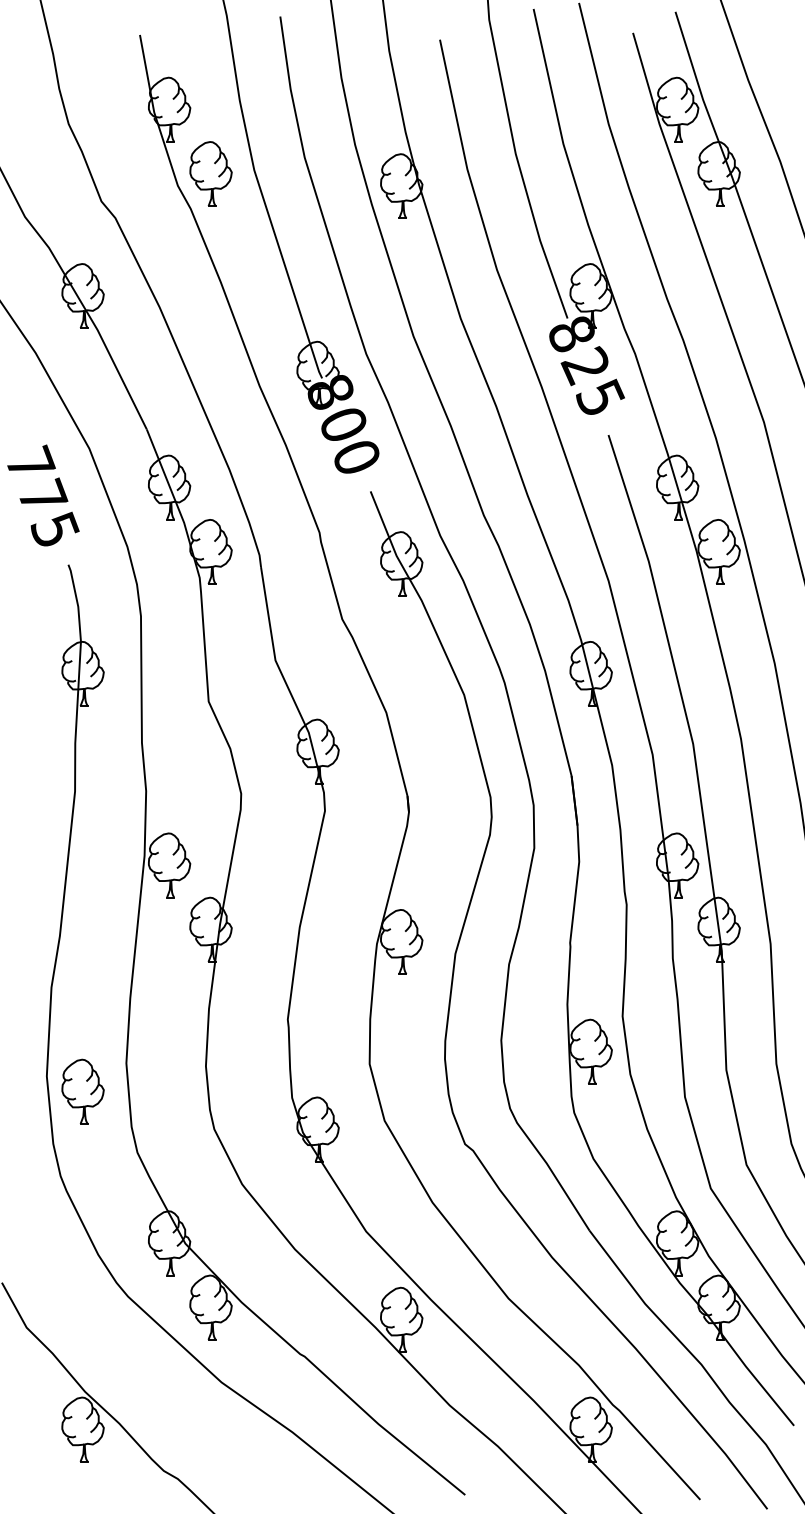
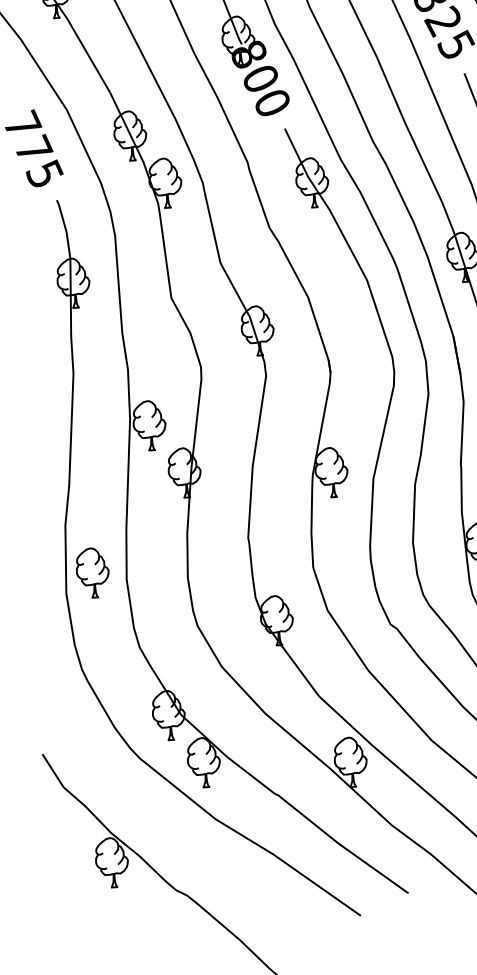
part: (82, 1091) -> (92, 572), moved

